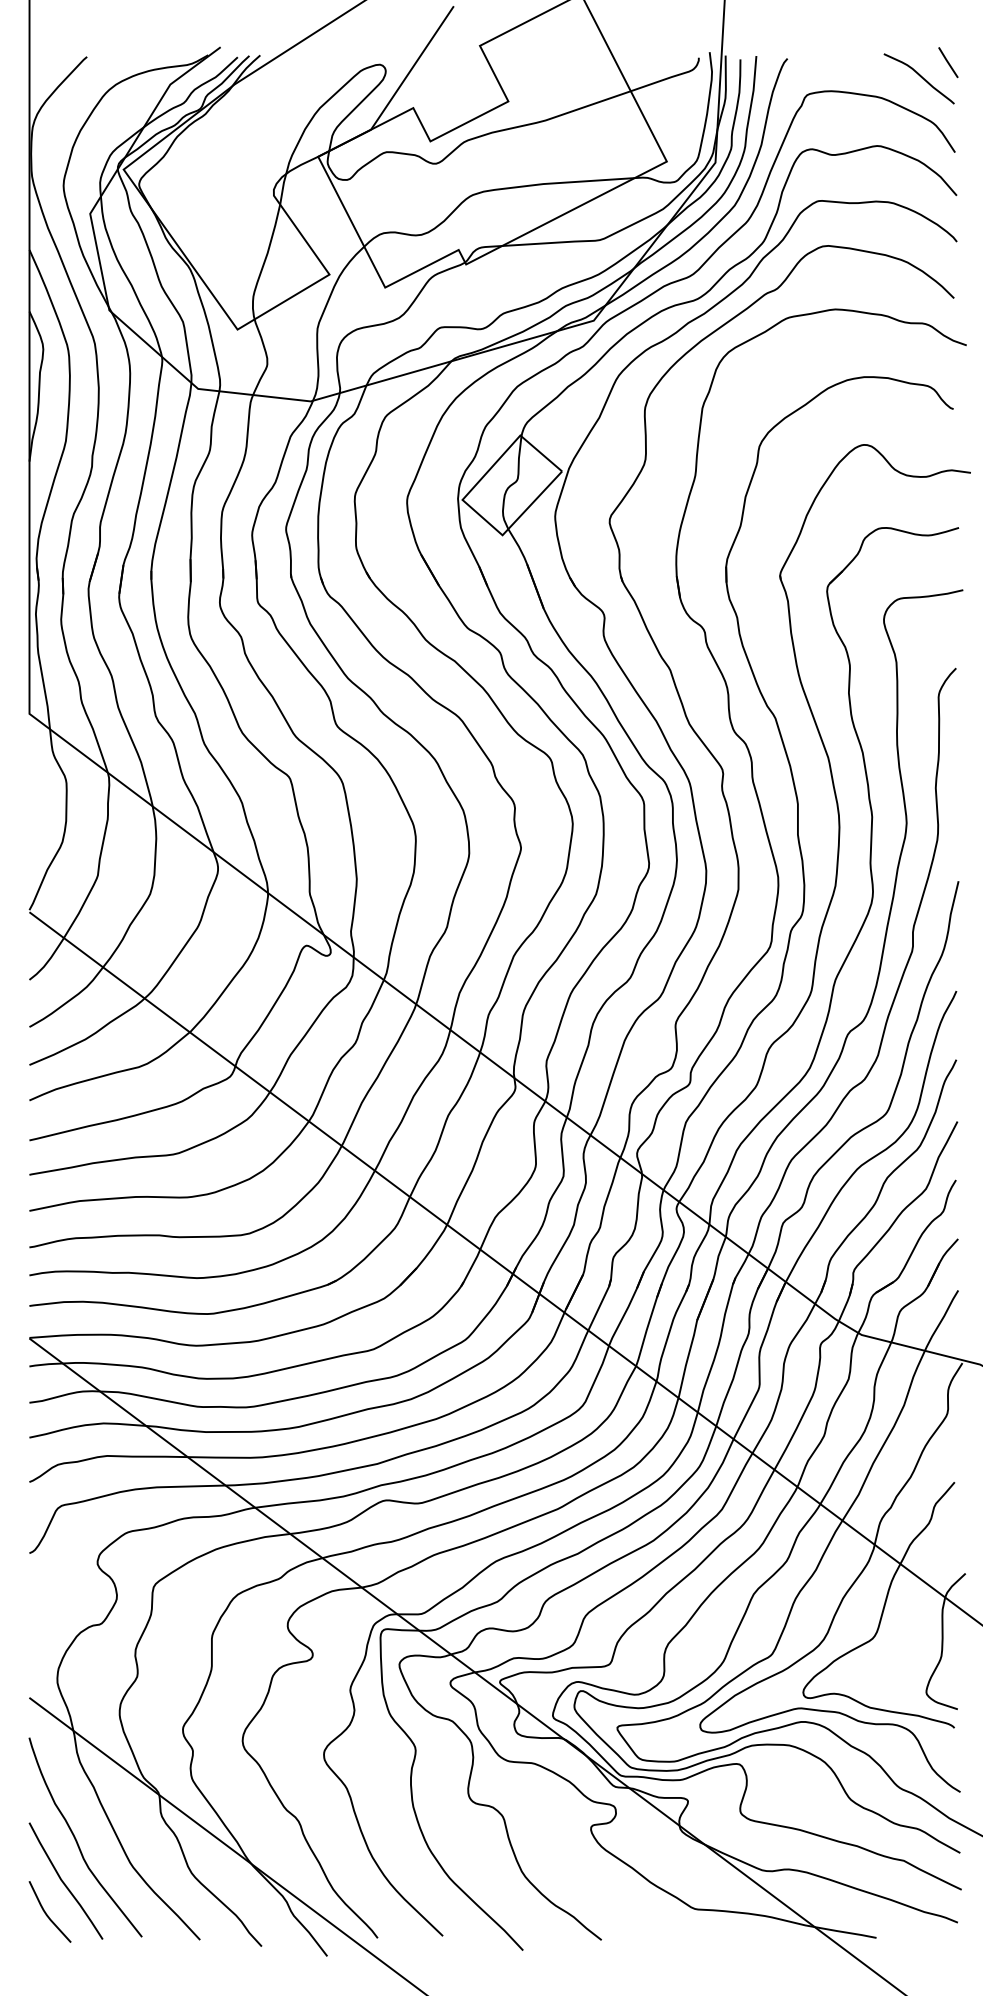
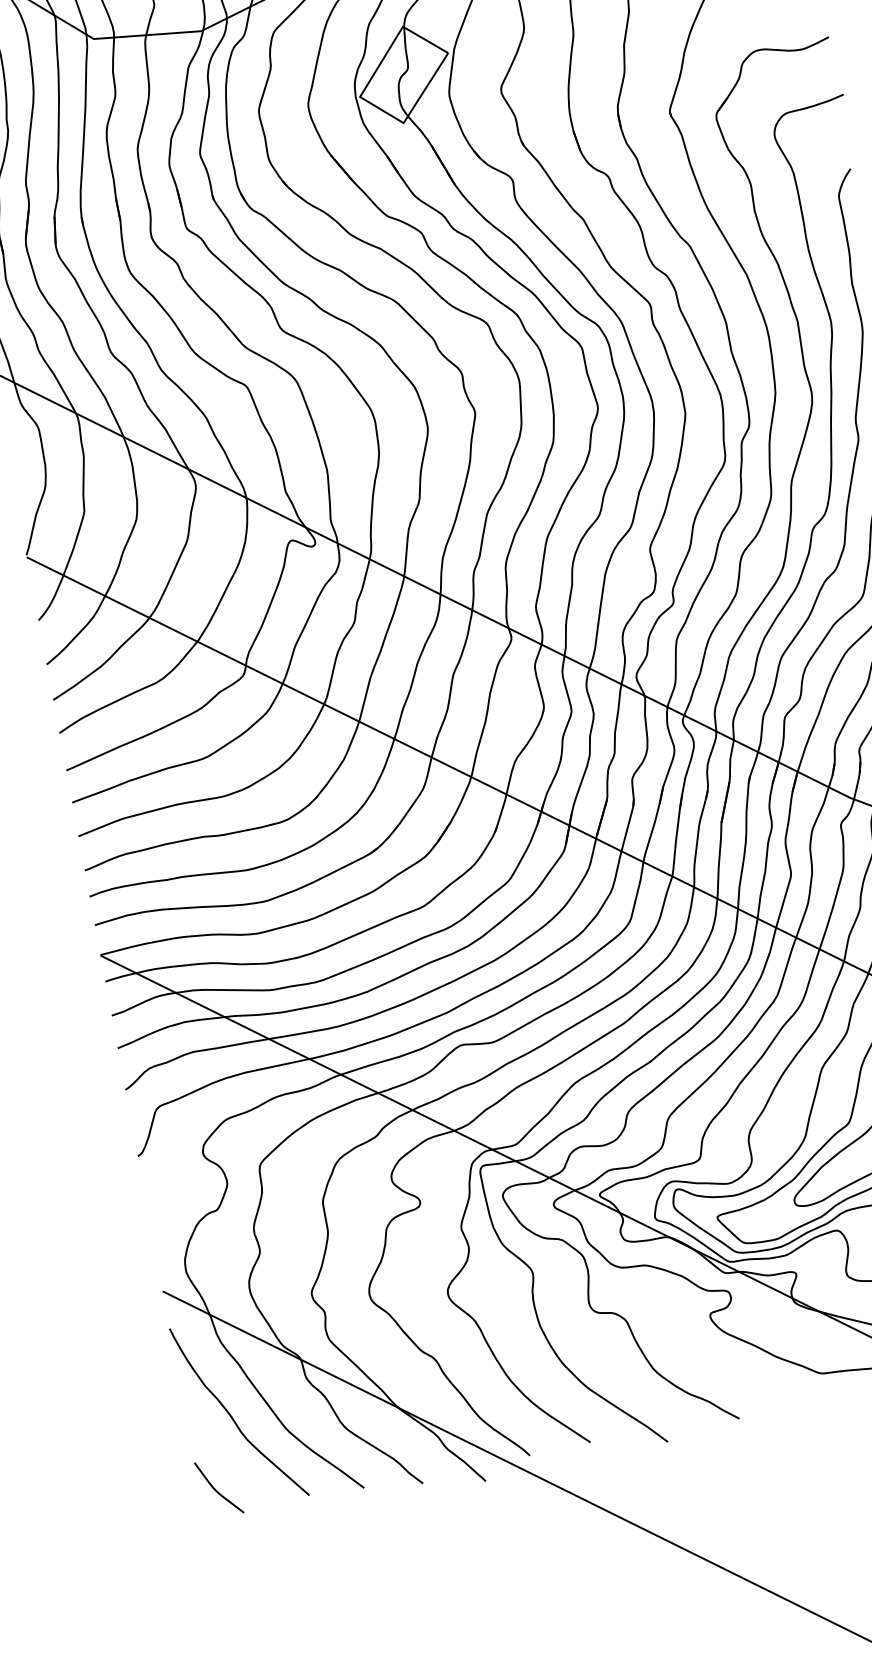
curve: (63, 1881) -> (226, 1457), removed

